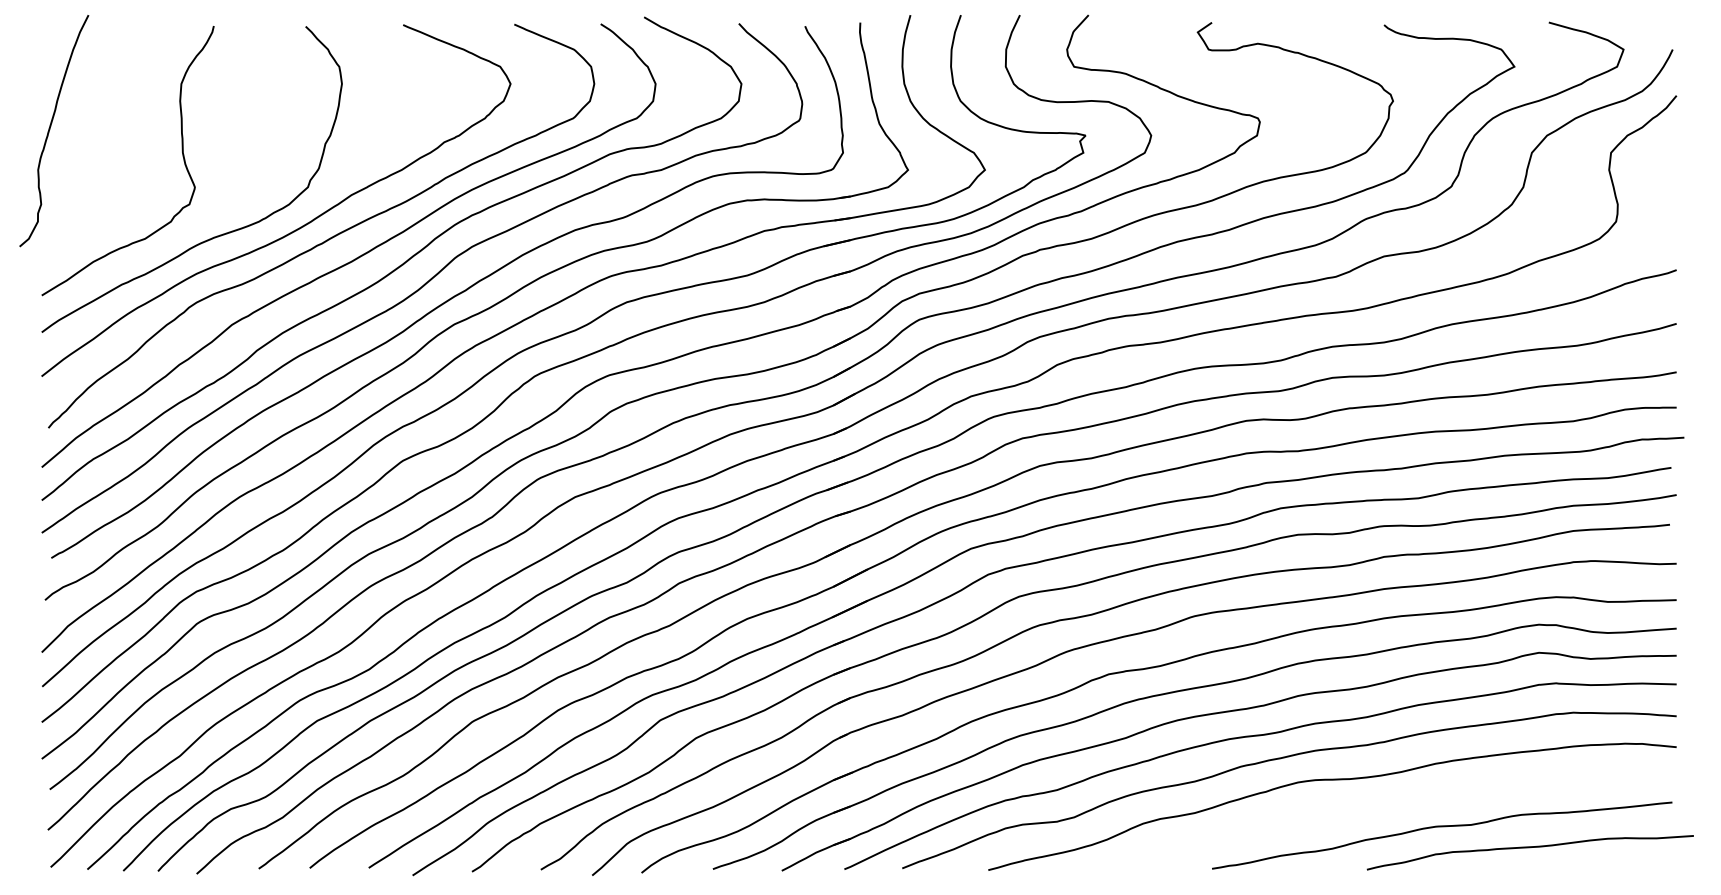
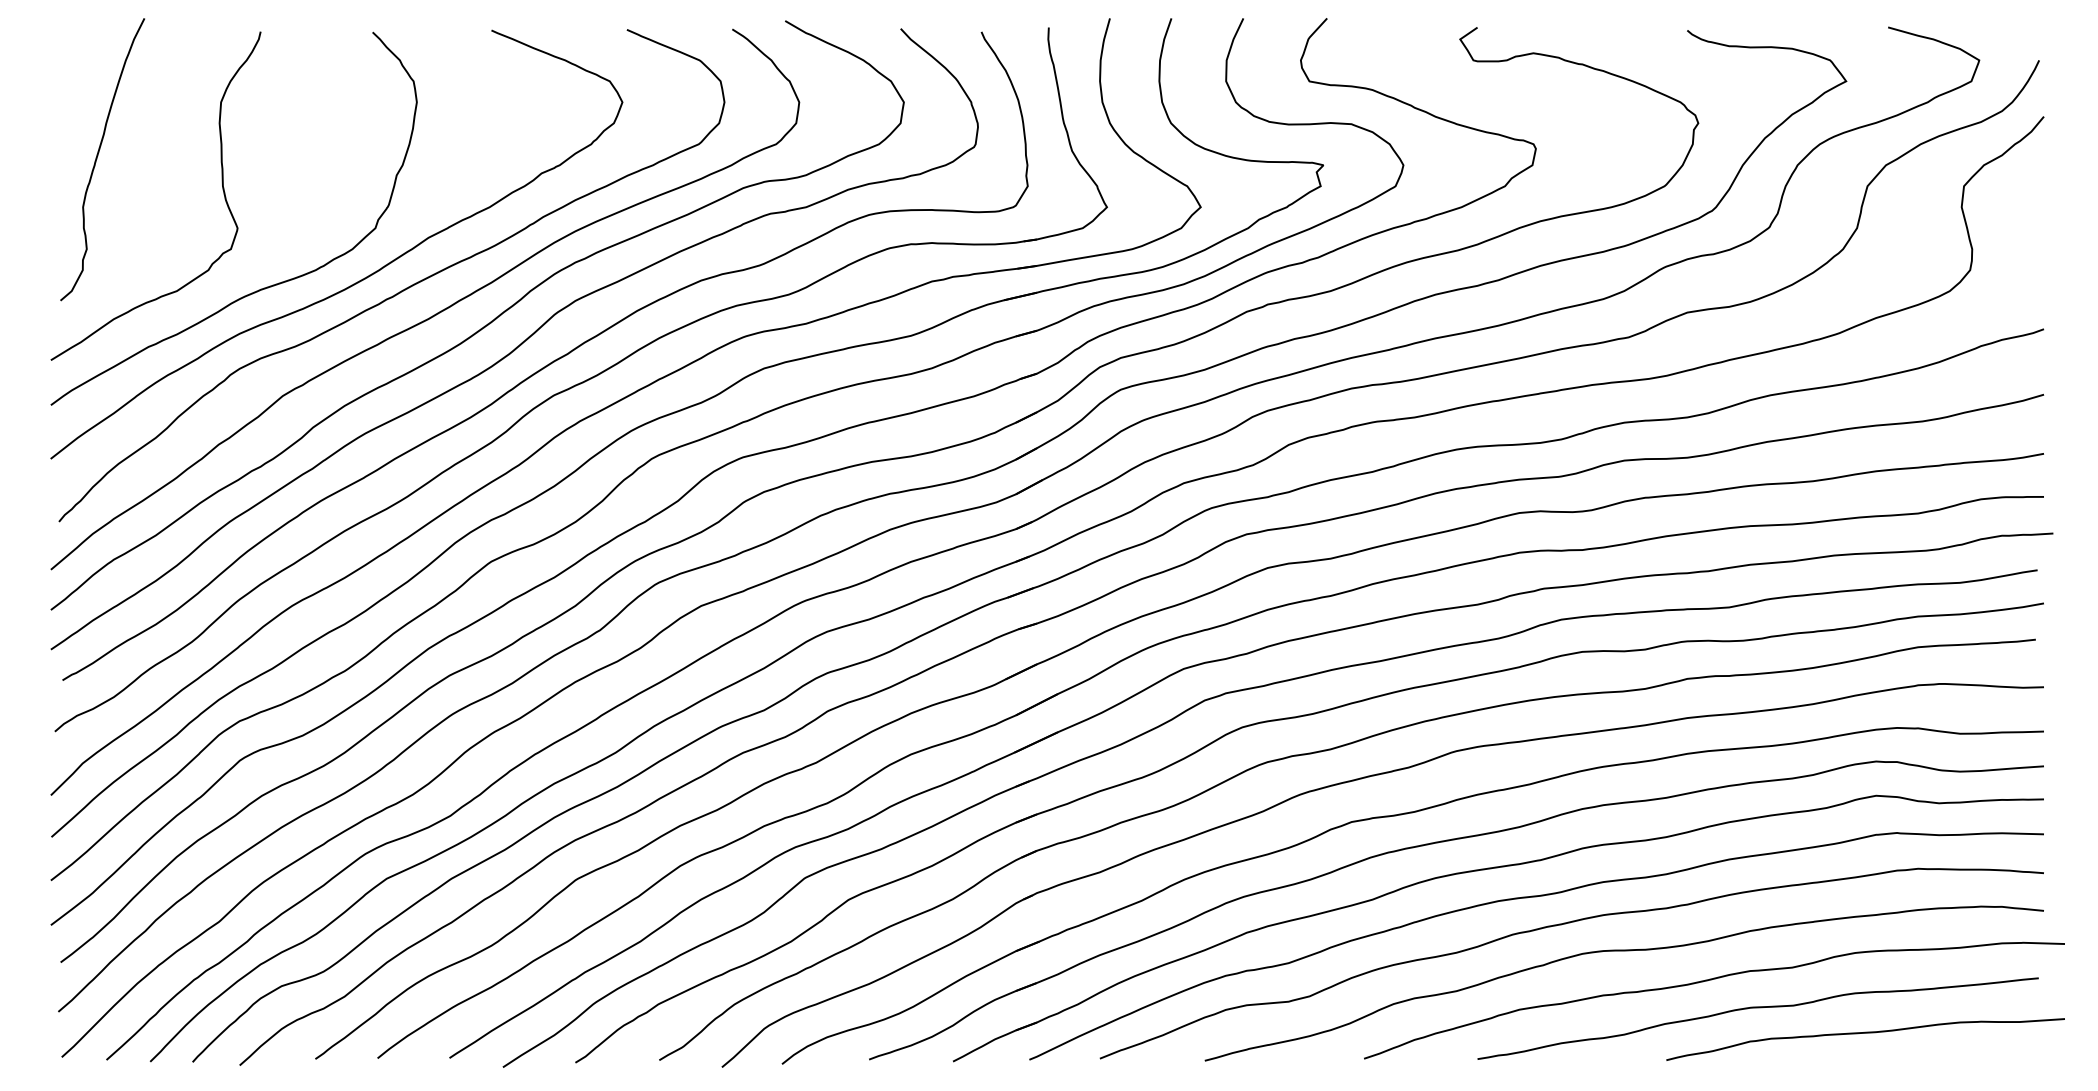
curve: (50, 129) -> (98, 157), moved
curve: (1400, 805) -> (1707, 981), added

